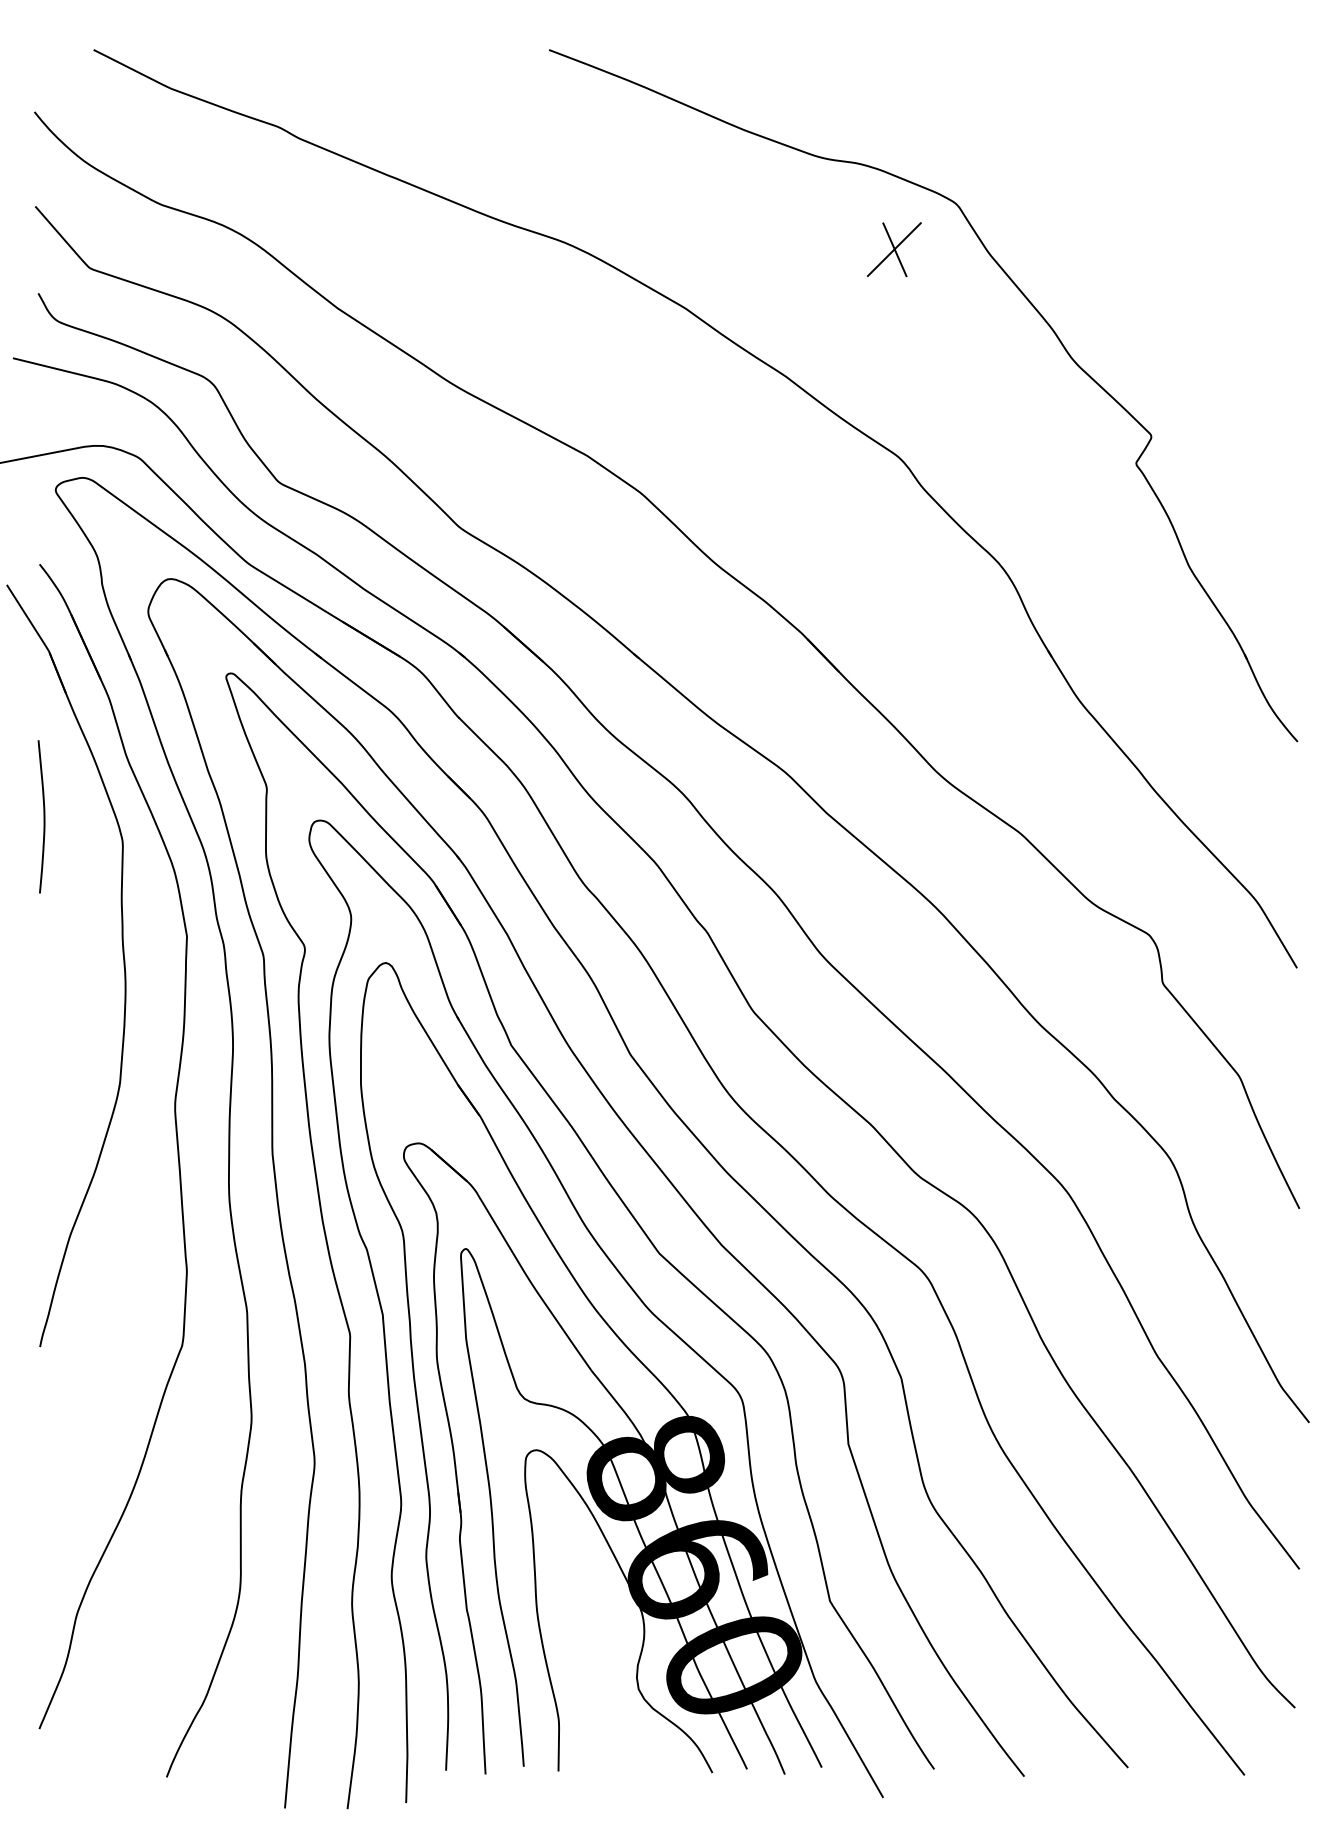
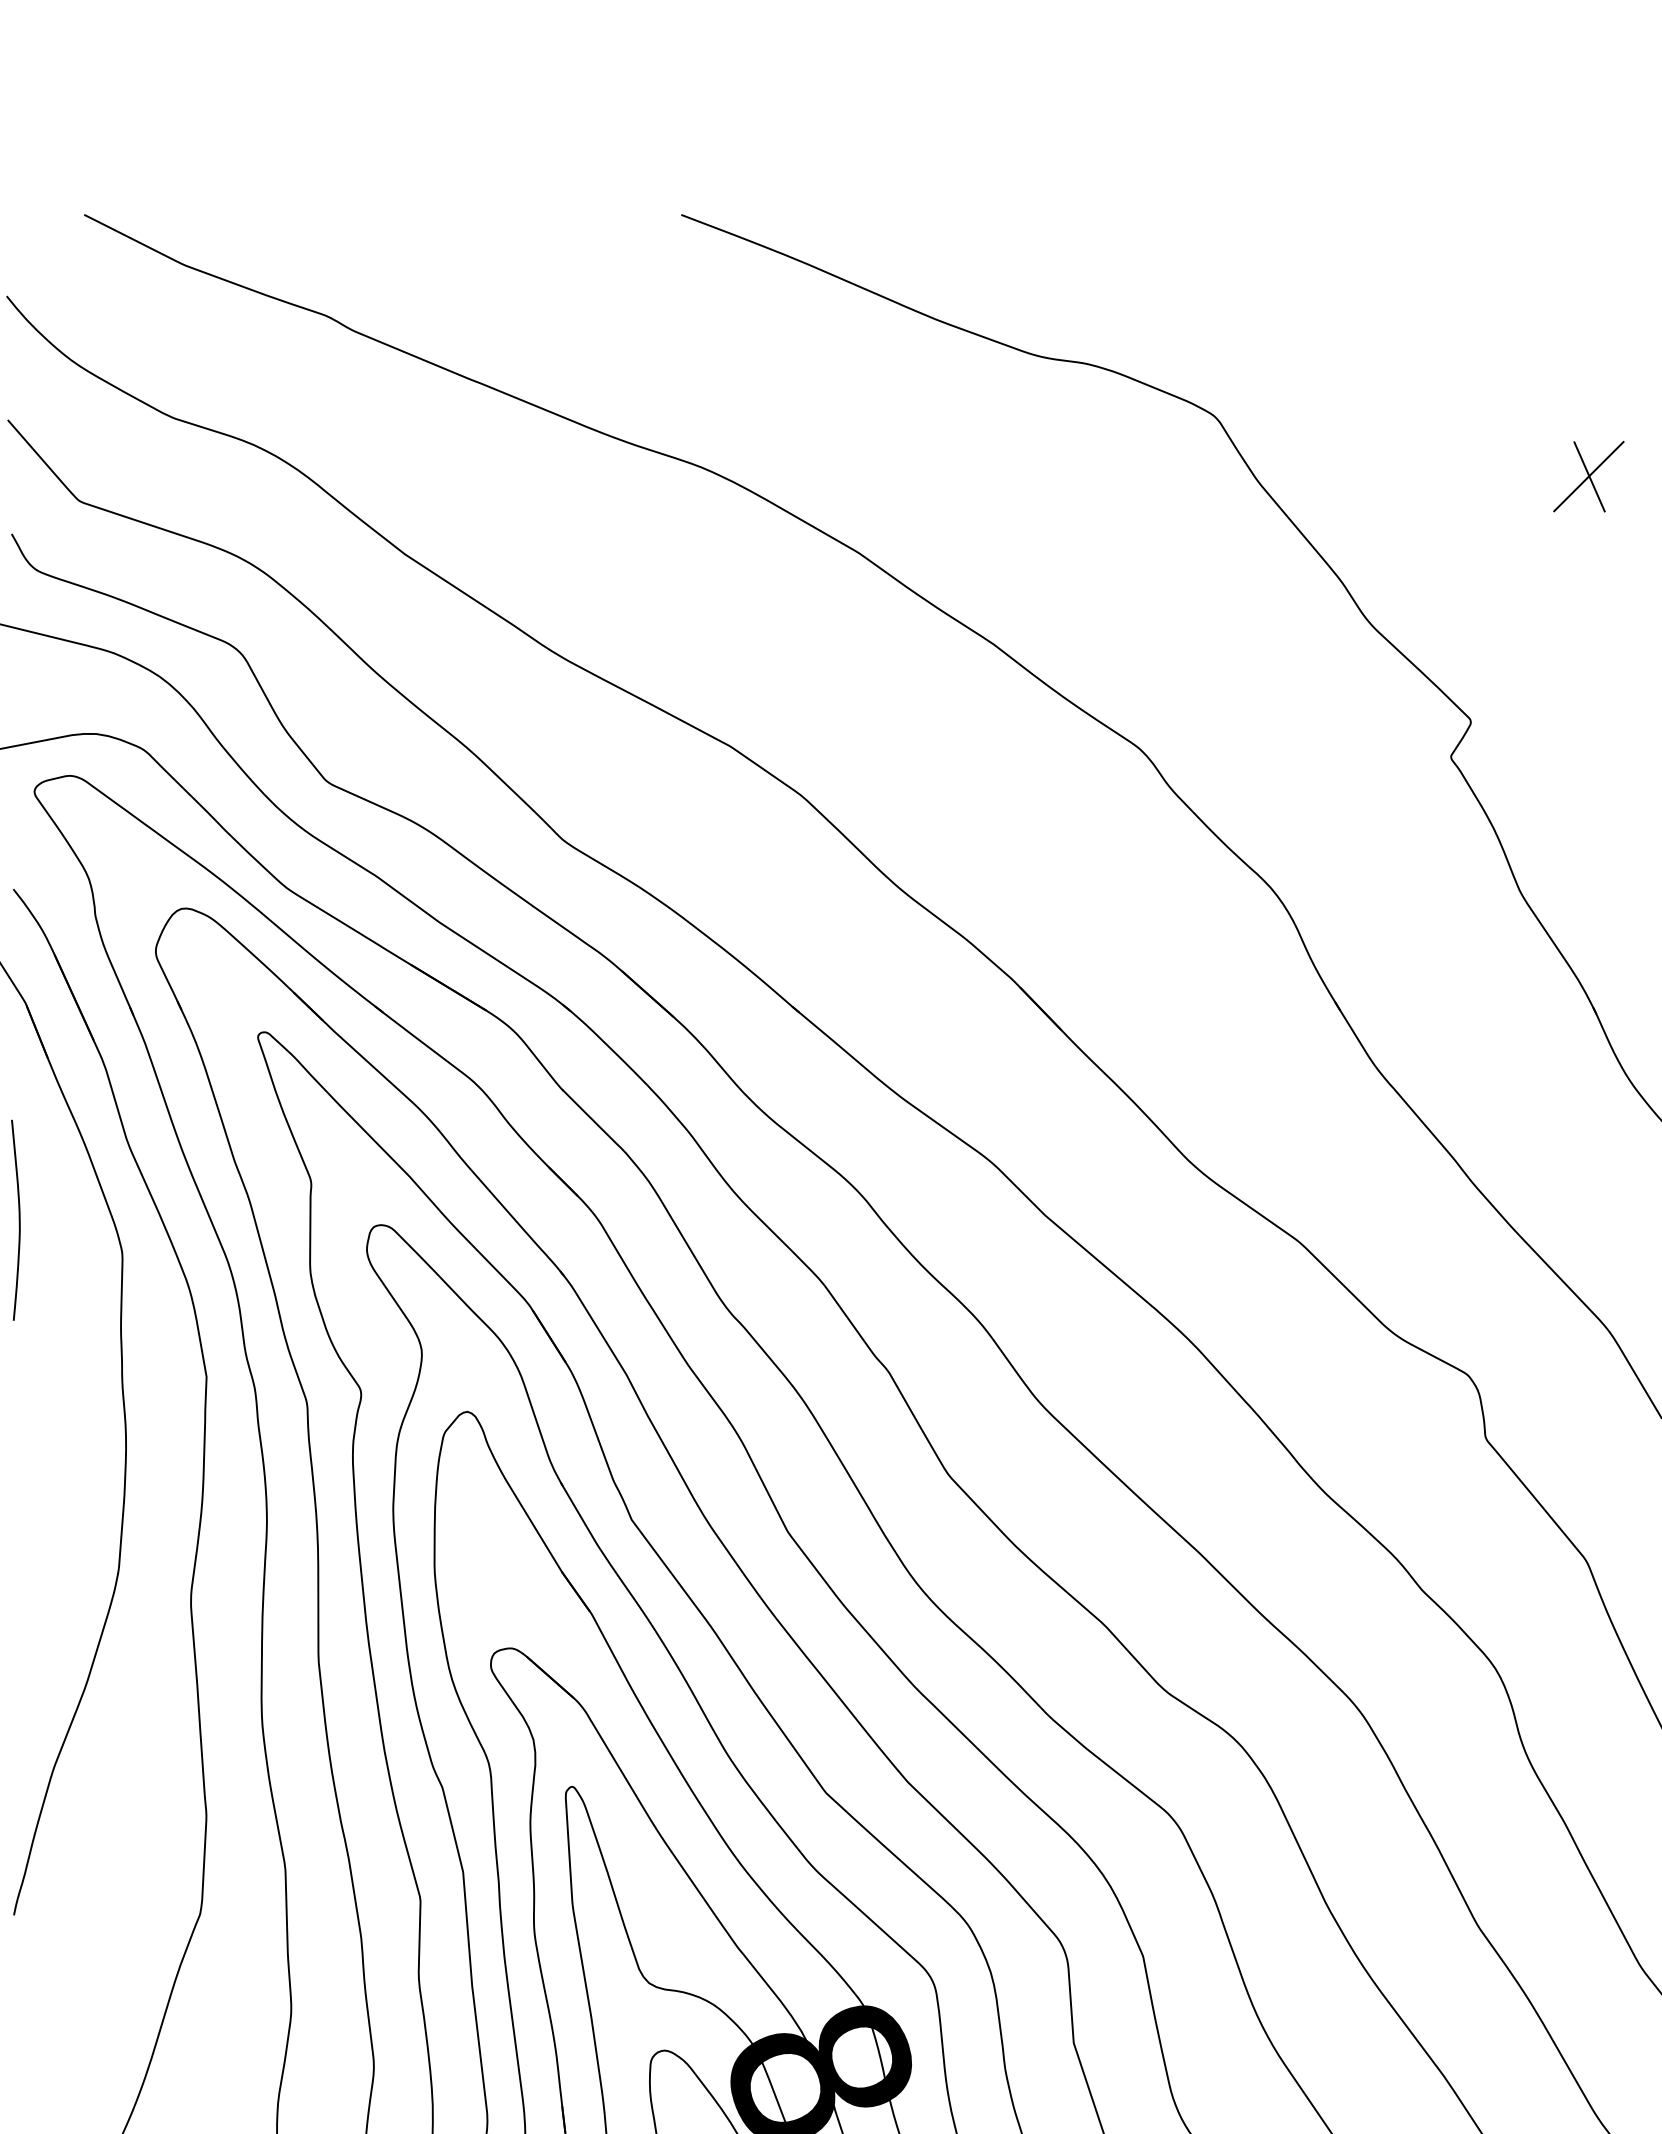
part: (894, 249) -> (1589, 476), moved

